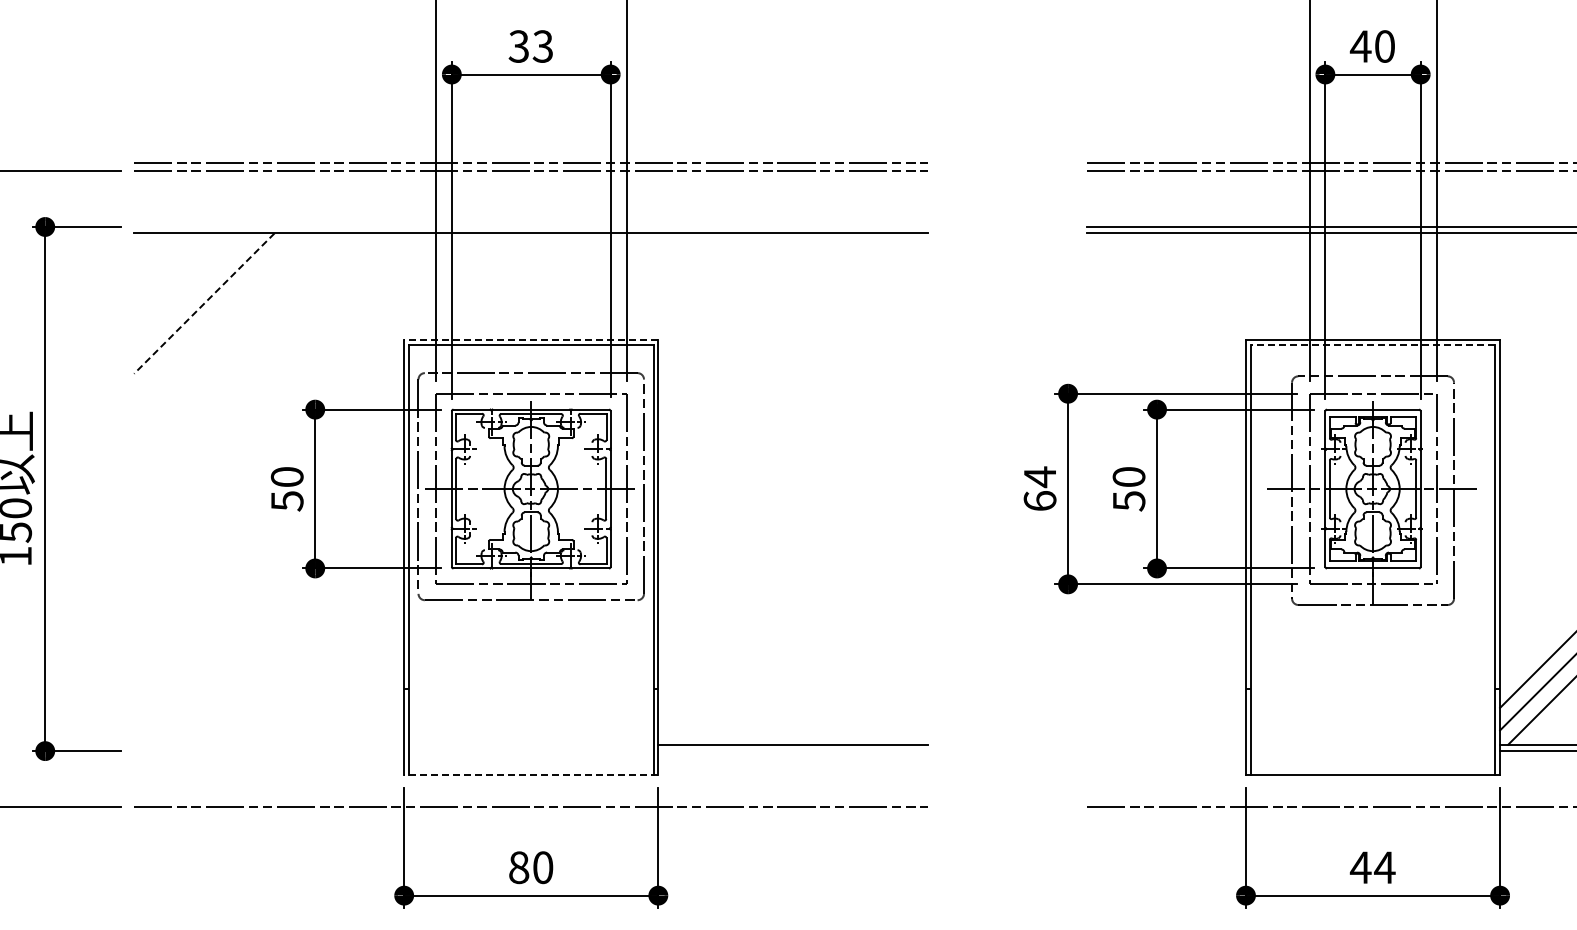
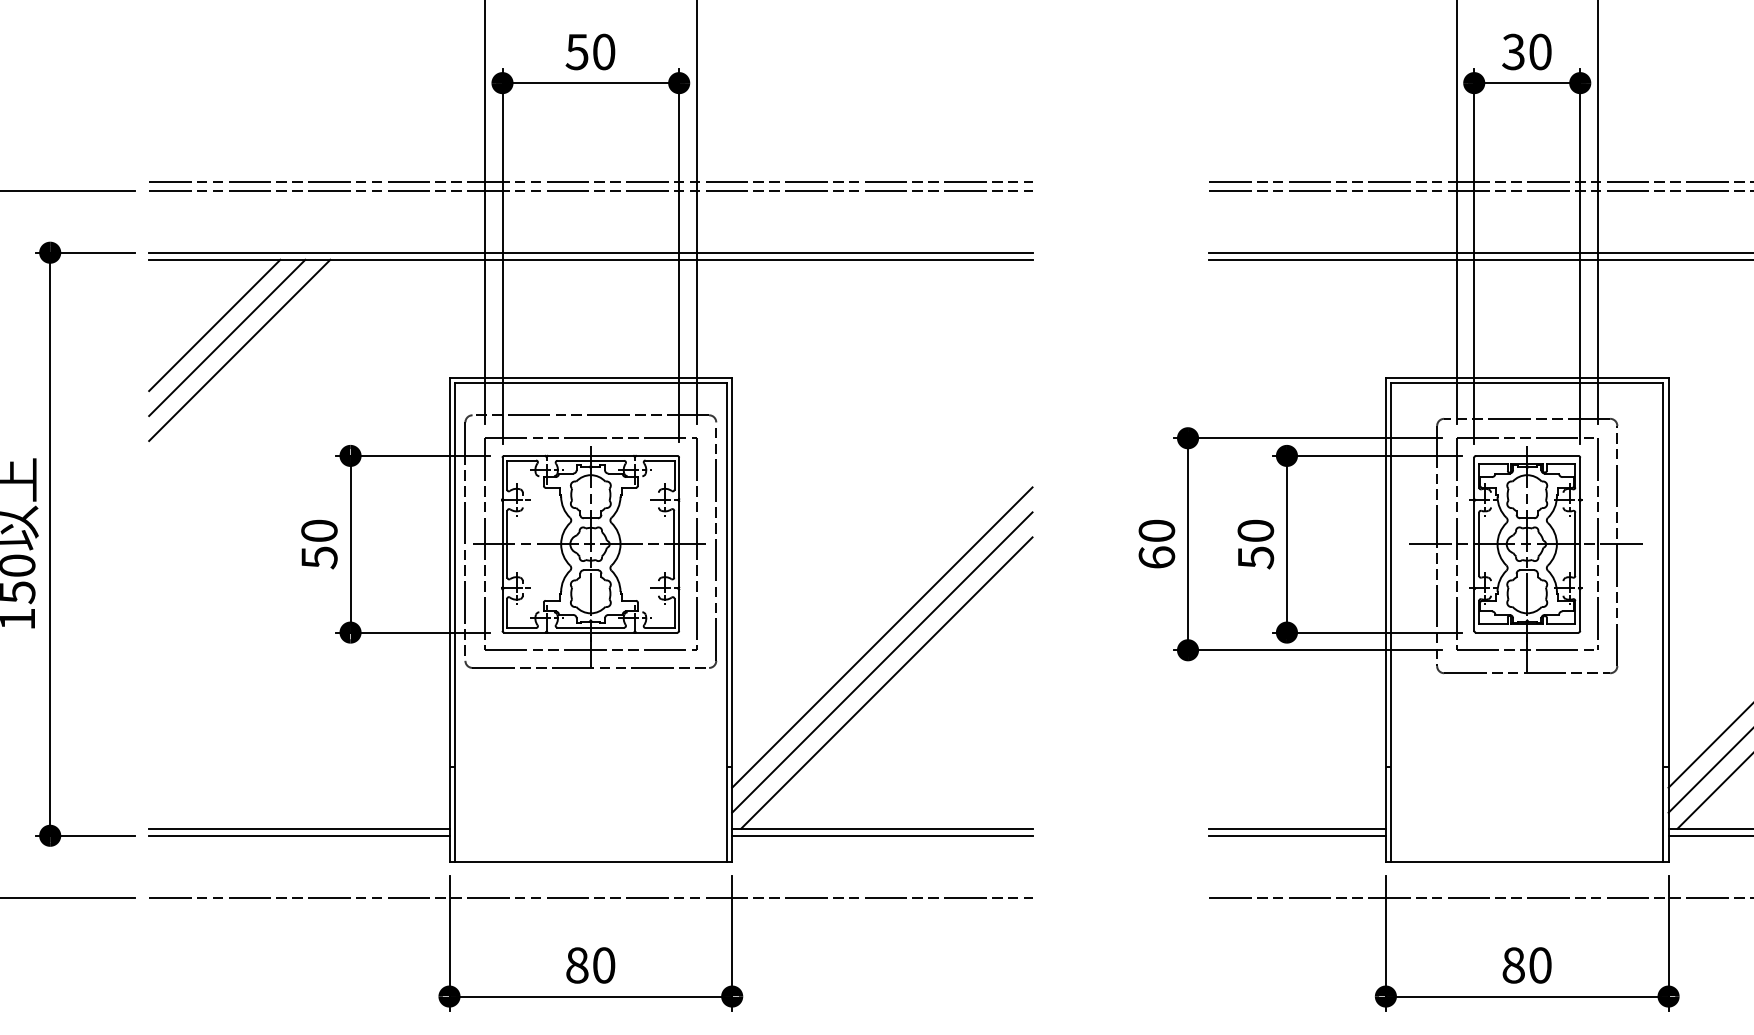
text: (531, 46) -> (591, 51), 33 -> 50
text: (1360, 46) -> (1513, 51), 40 -> 30
line: (531, 227) -> (591, 253), added
line: (193, 292) -> (215, 325), added
line: (204, 303) -> (227, 337), dashed -> solid
line: (215, 314) -> (239, 350), added
line: (530, 339) -> (590, 377), dashed -> solid
line: (1372, 344) -> (1526, 383), dashed -> solid
text: (1039, 477) -> (1156, 531), 64 -> 60
line: (793, 572) -> (882, 637), added
line: (793, 595) -> (882, 662), added
line: (797, 613) -> (887, 682), added
line: (269, 744) -> (299, 828), added
line: (1166, 744) -> (1297, 828), added
line: (269, 751) -> (299, 836), added
line: (793, 751) -> (882, 836), added
line: (1166, 751) -> (1297, 836), added
line: (530, 774) -> (590, 861), dashed -> solid
text: (1372, 867) -> (1526, 965), 44 -> 80

